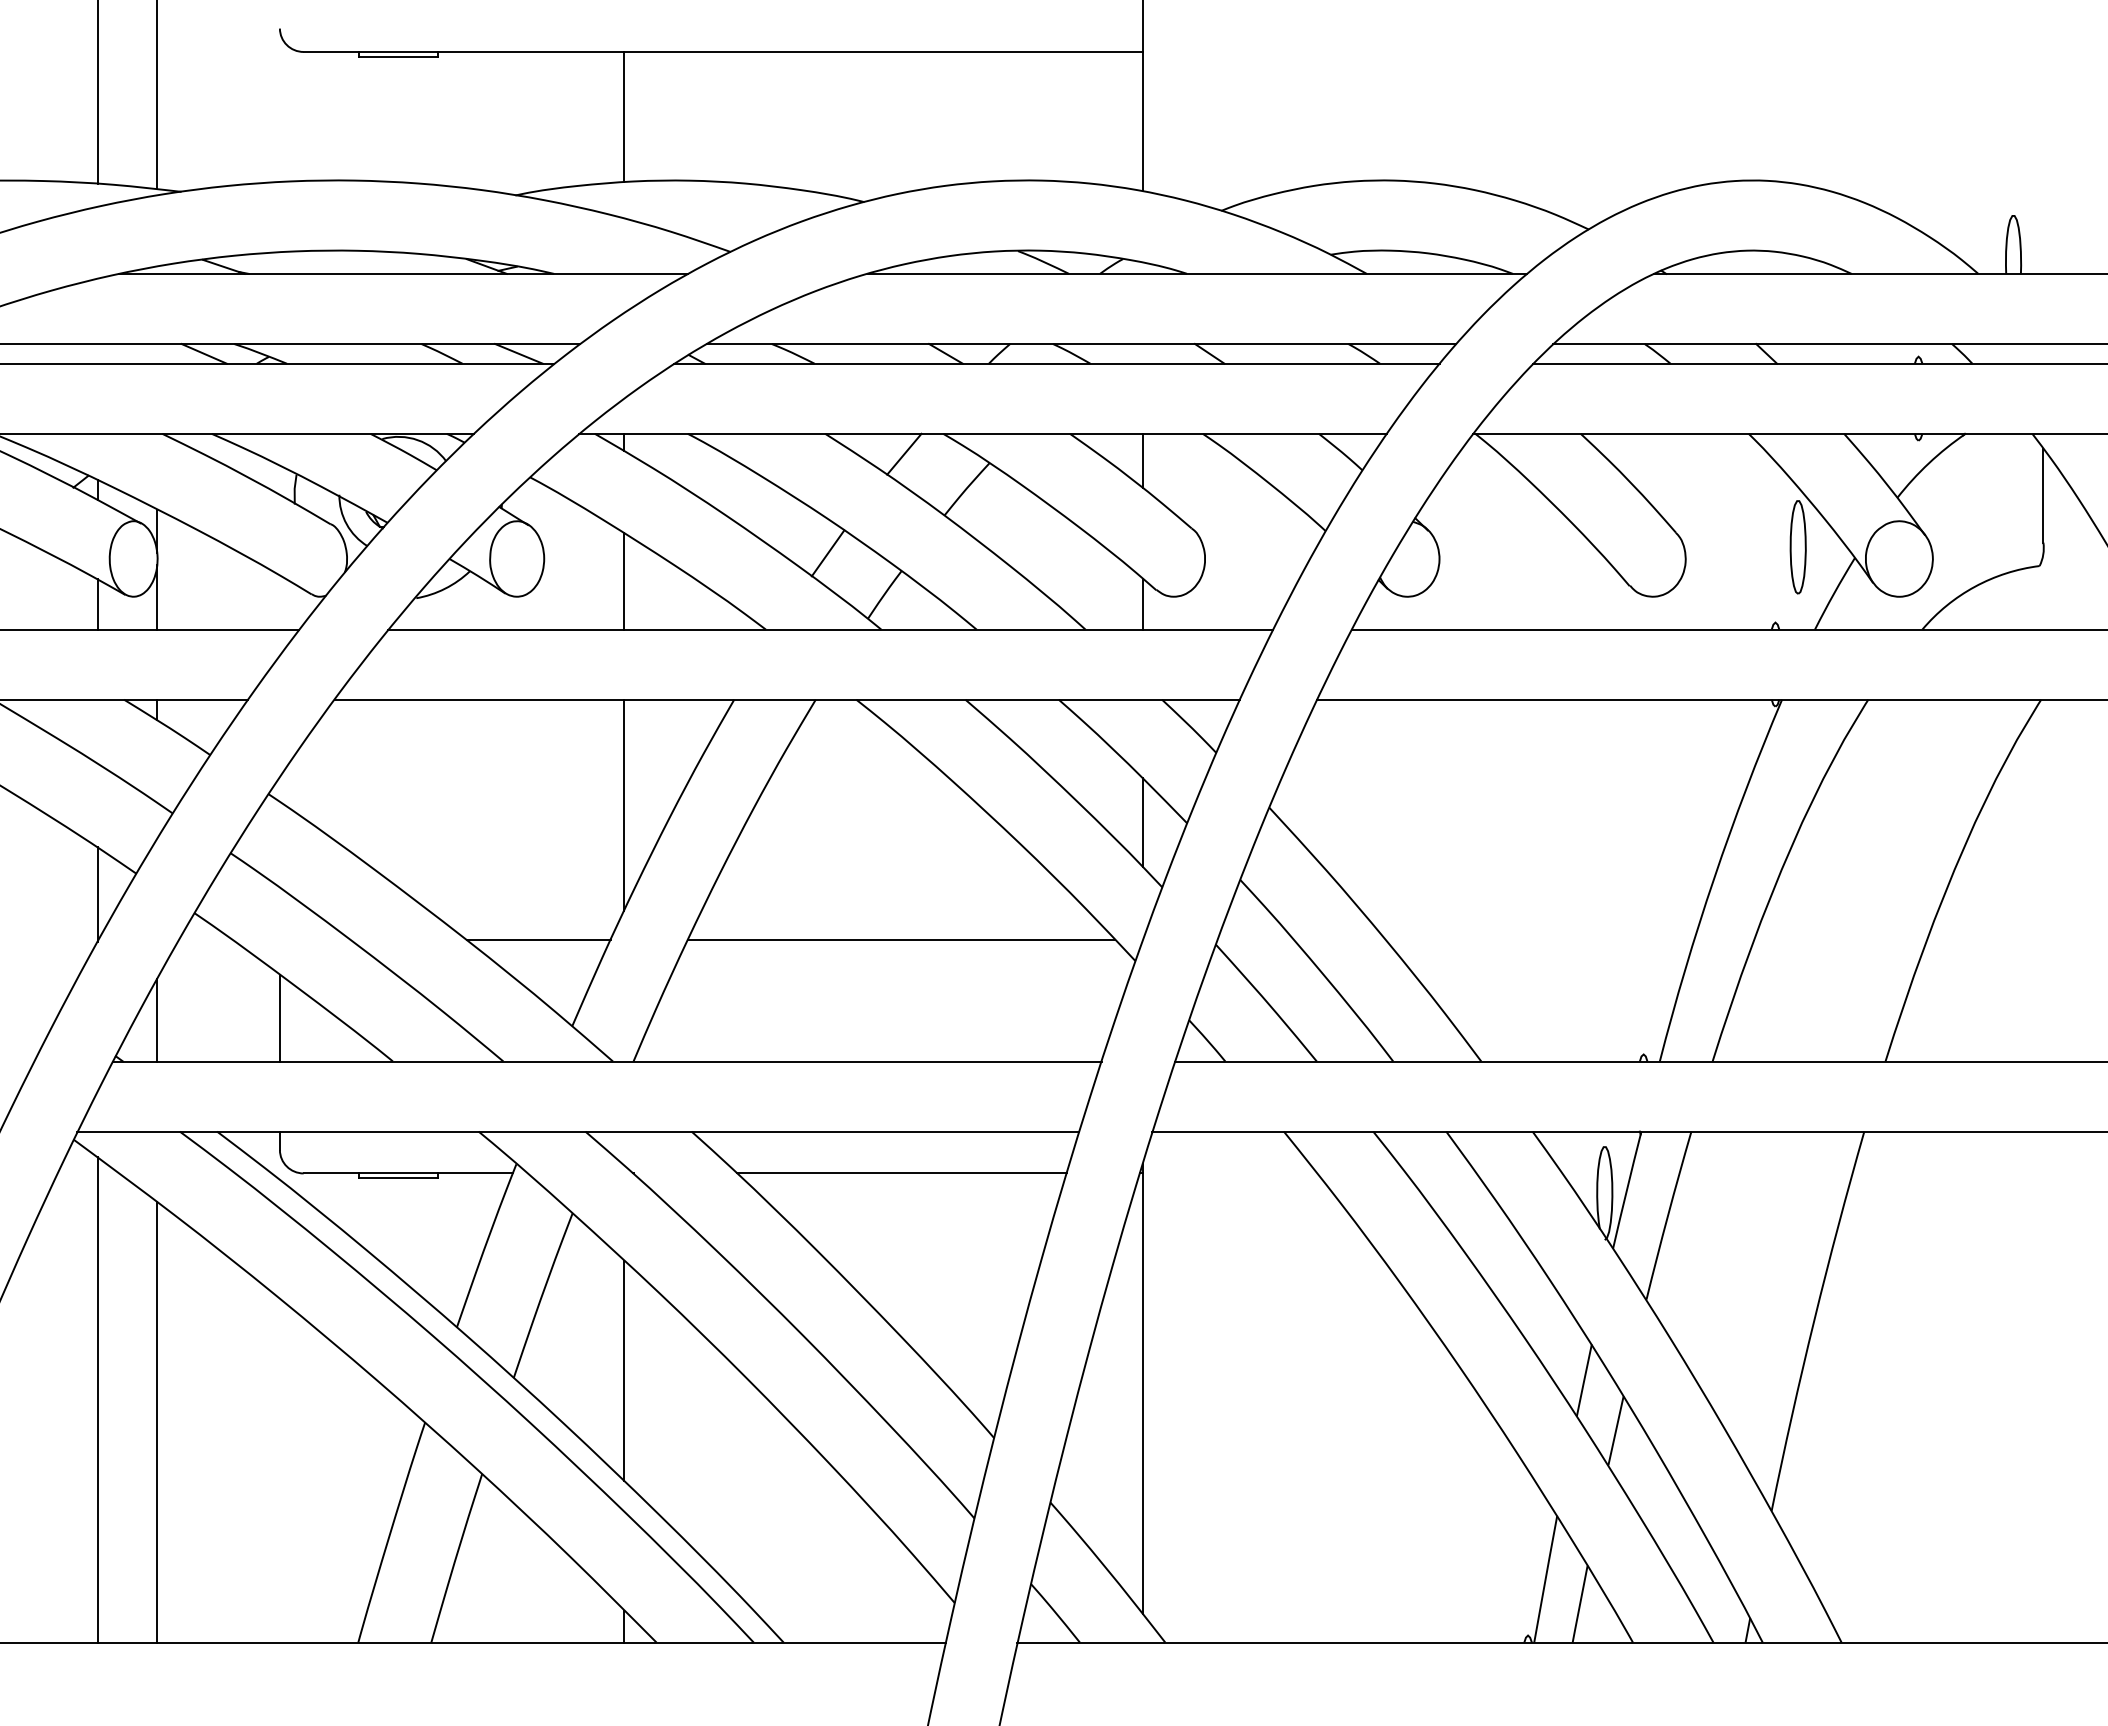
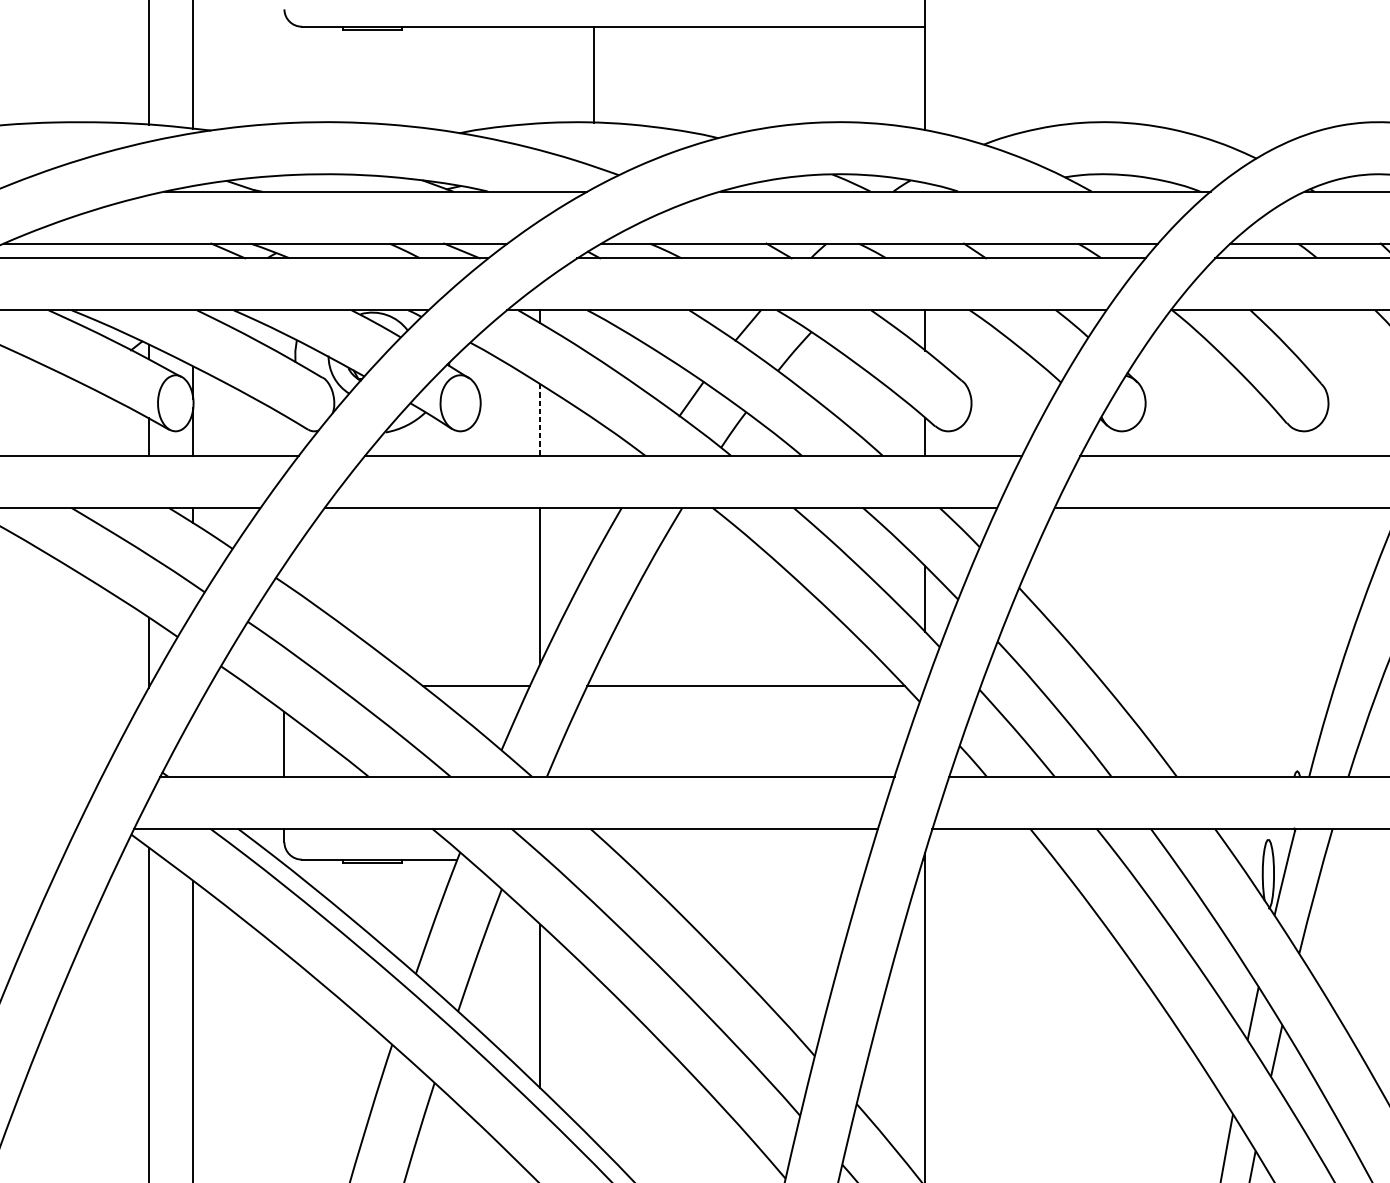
line: (624, 116) -> (594, 74), moved
line: (624, 581) -> (540, 420), solid -> dashed
line: (157, 1020) -> (193, 746), removed
line: (901, 1173) -> (746, 859), removed

